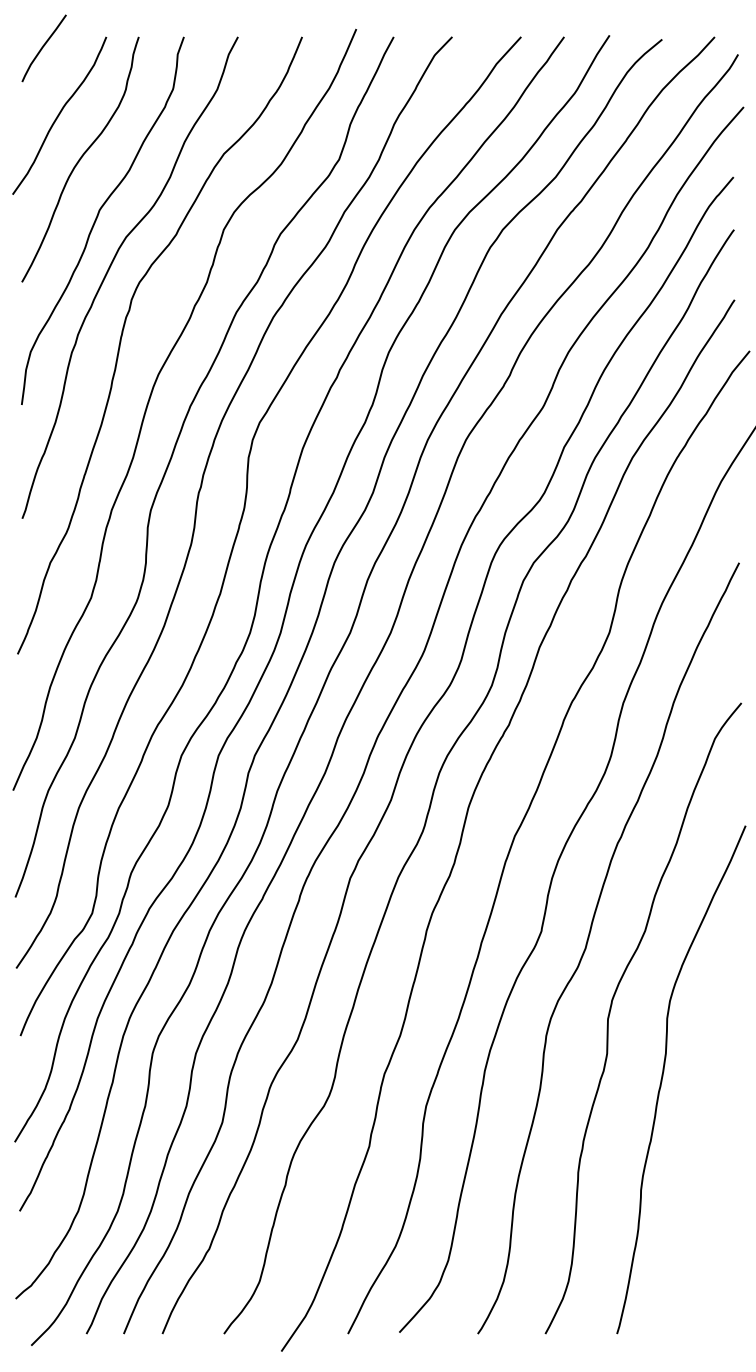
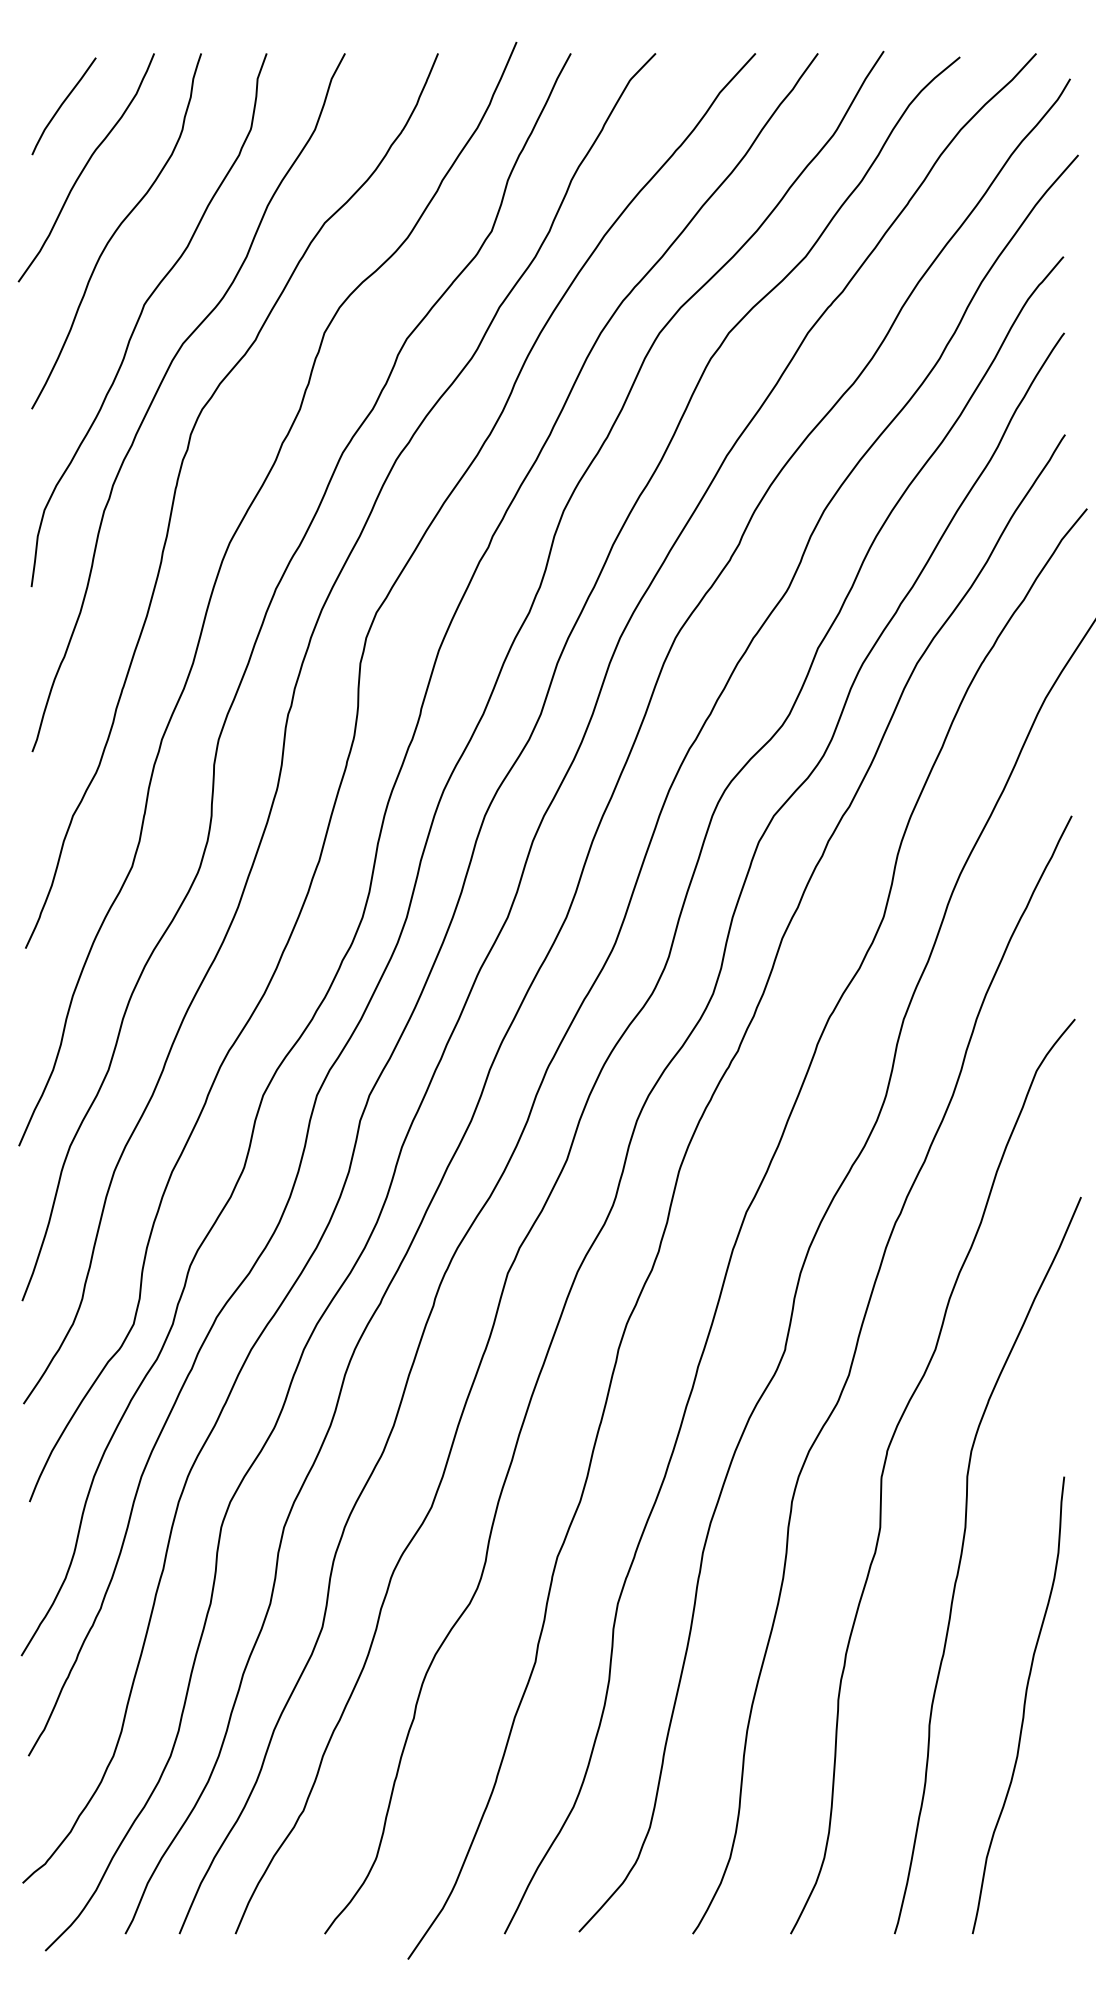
curve: (43, 47) -> (63, 104), moved
curve: (705, 1176) -> (1022, 1705), added

